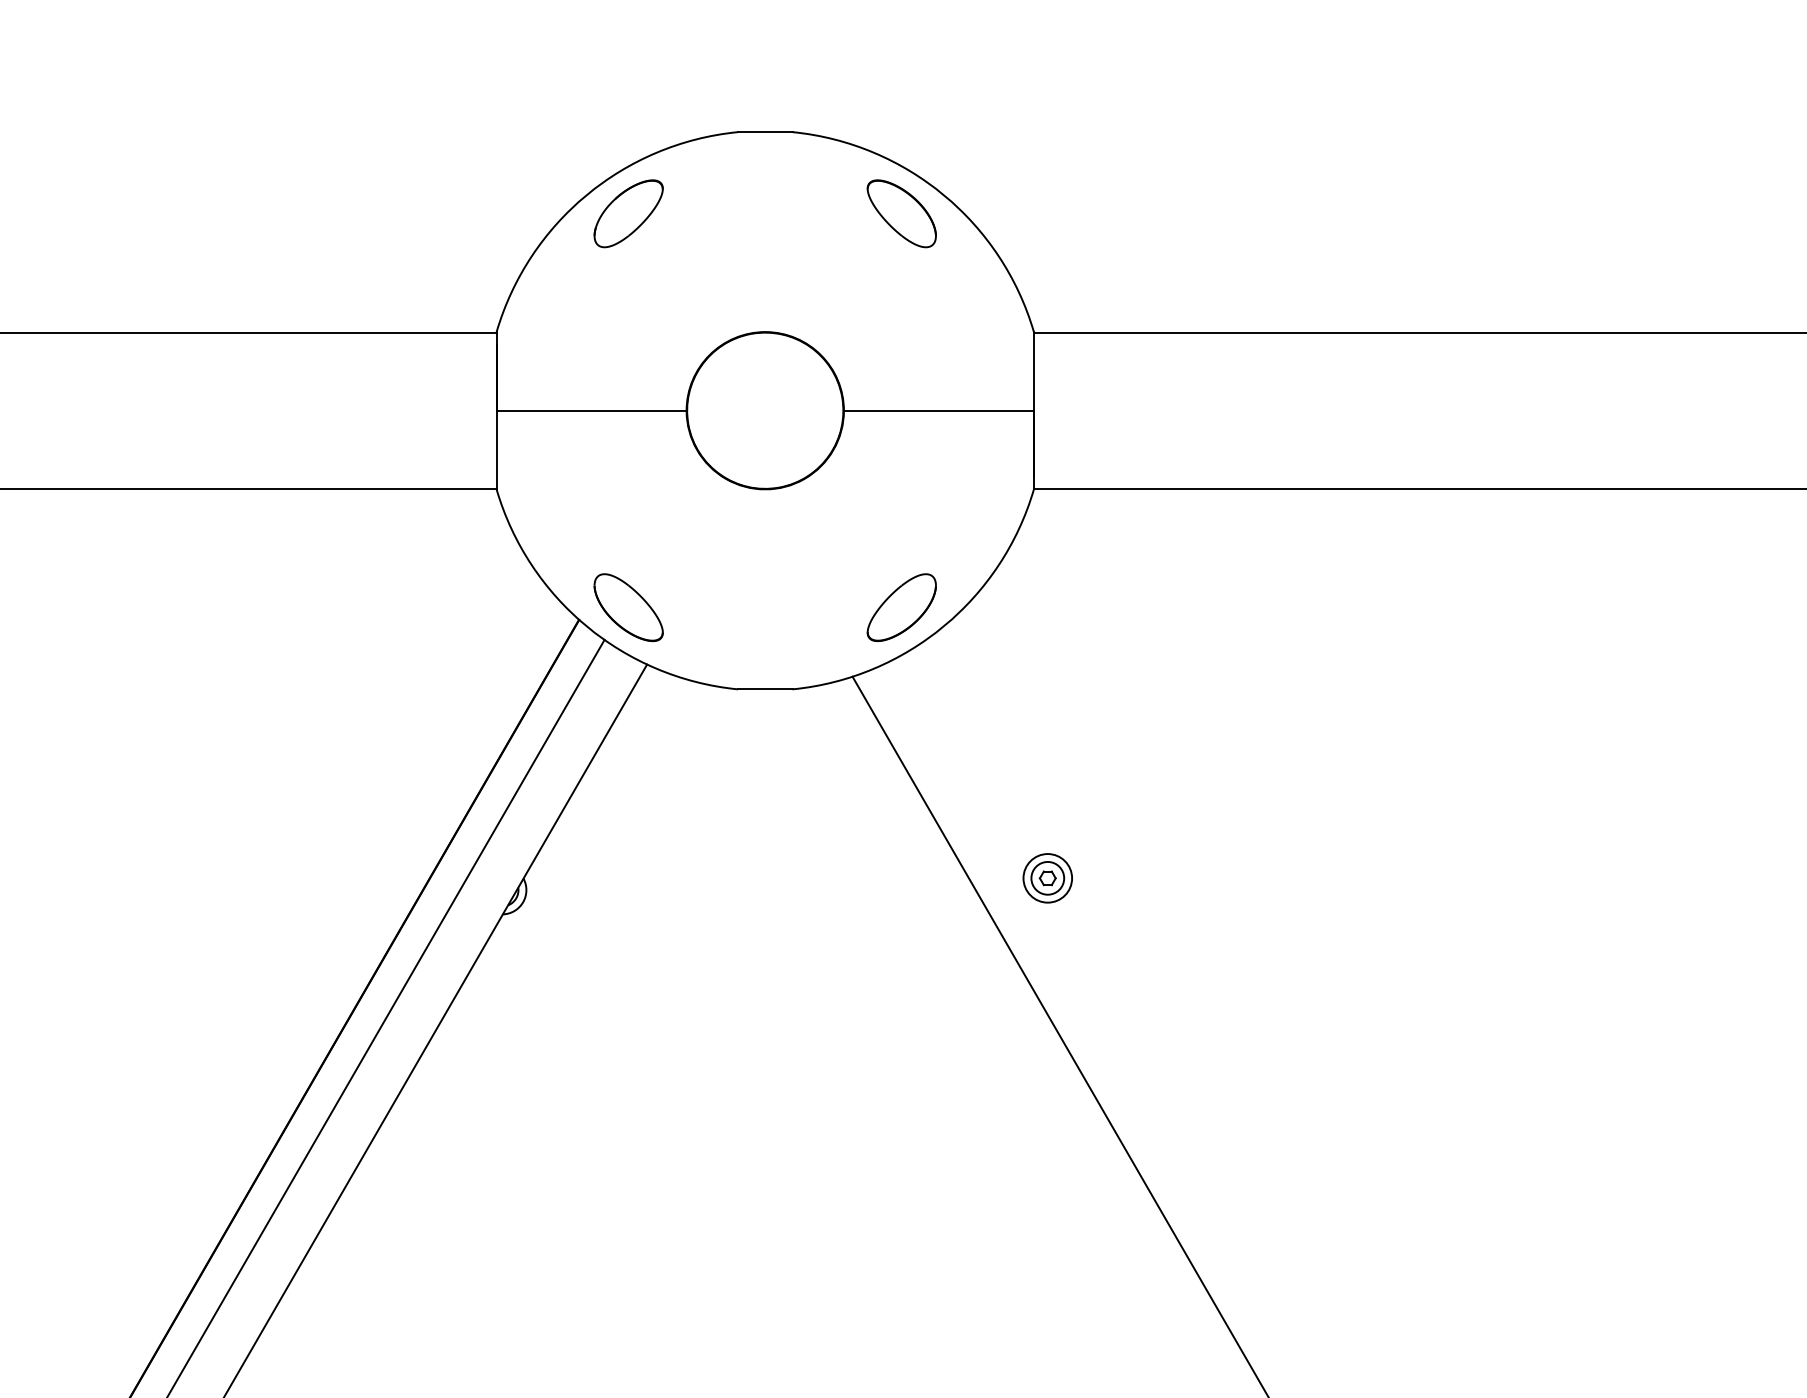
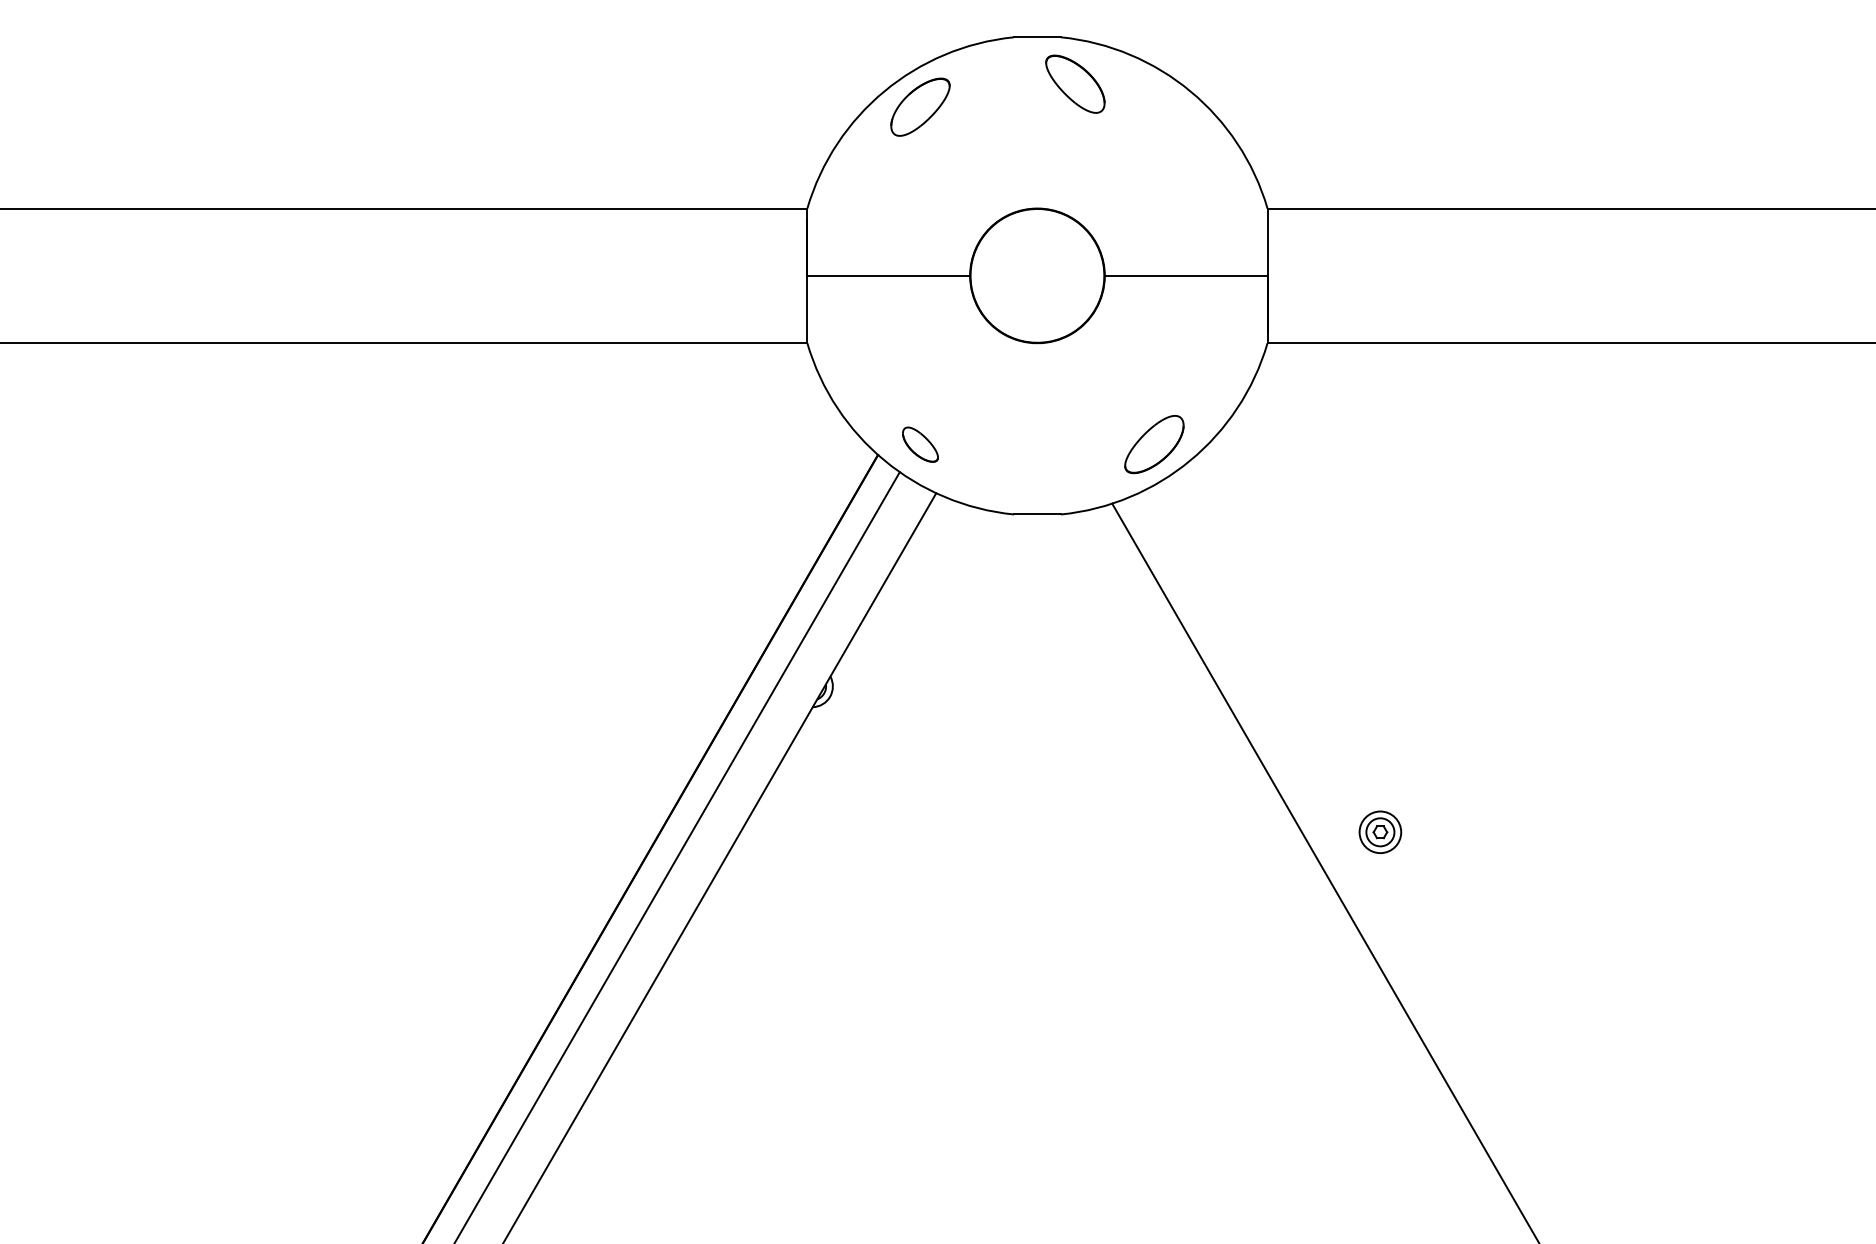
part: (901, 212) -> (1075, 83), moved
part: (628, 607) -> (920, 444), size x0.6
part: (1047, 877) -> (1380, 831), moved

